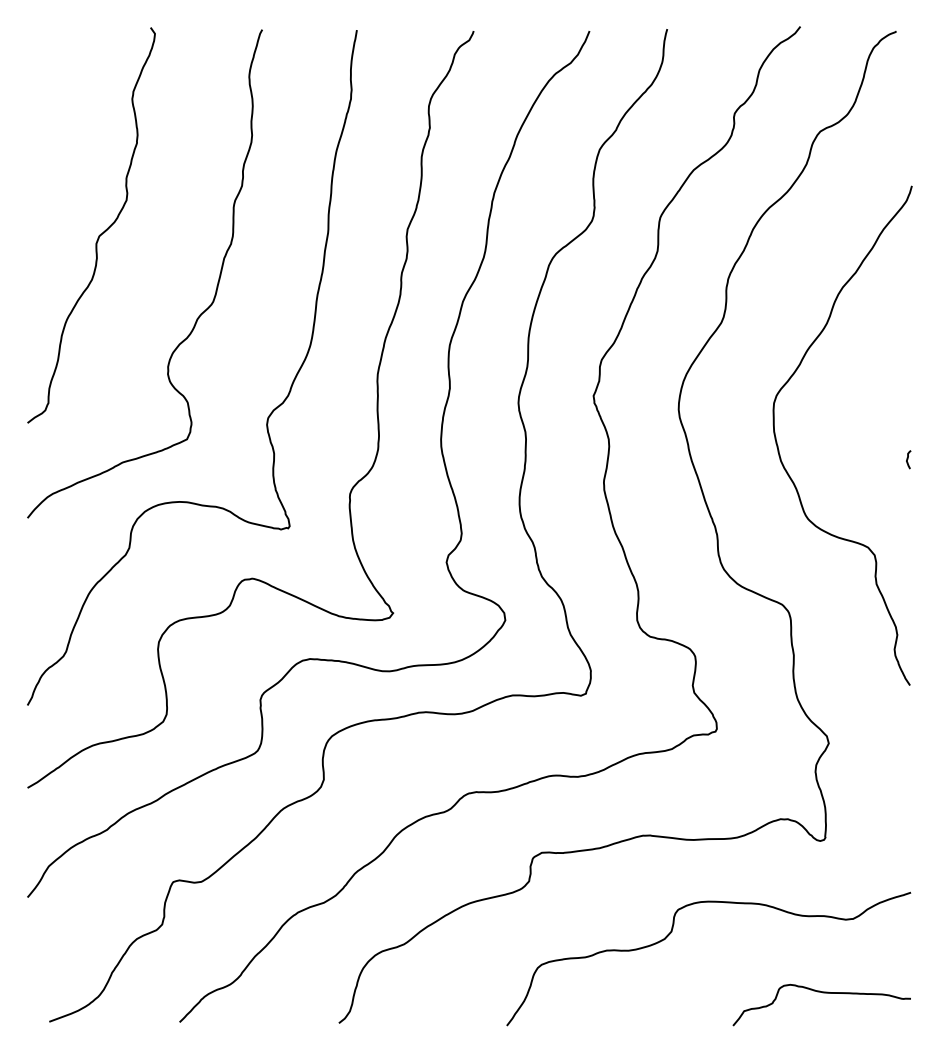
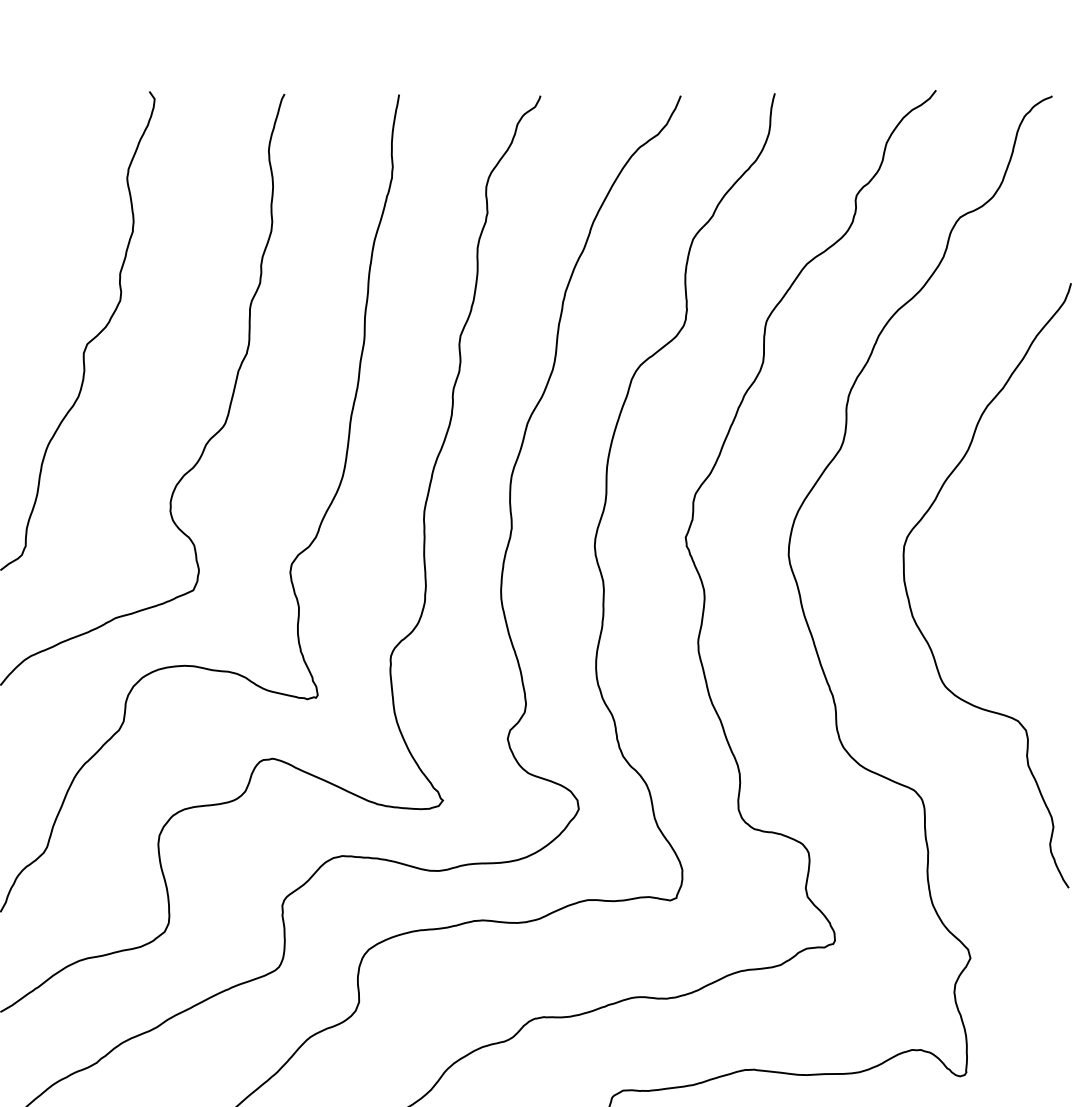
curve: (908, 459) -> (1066, 614), removed

